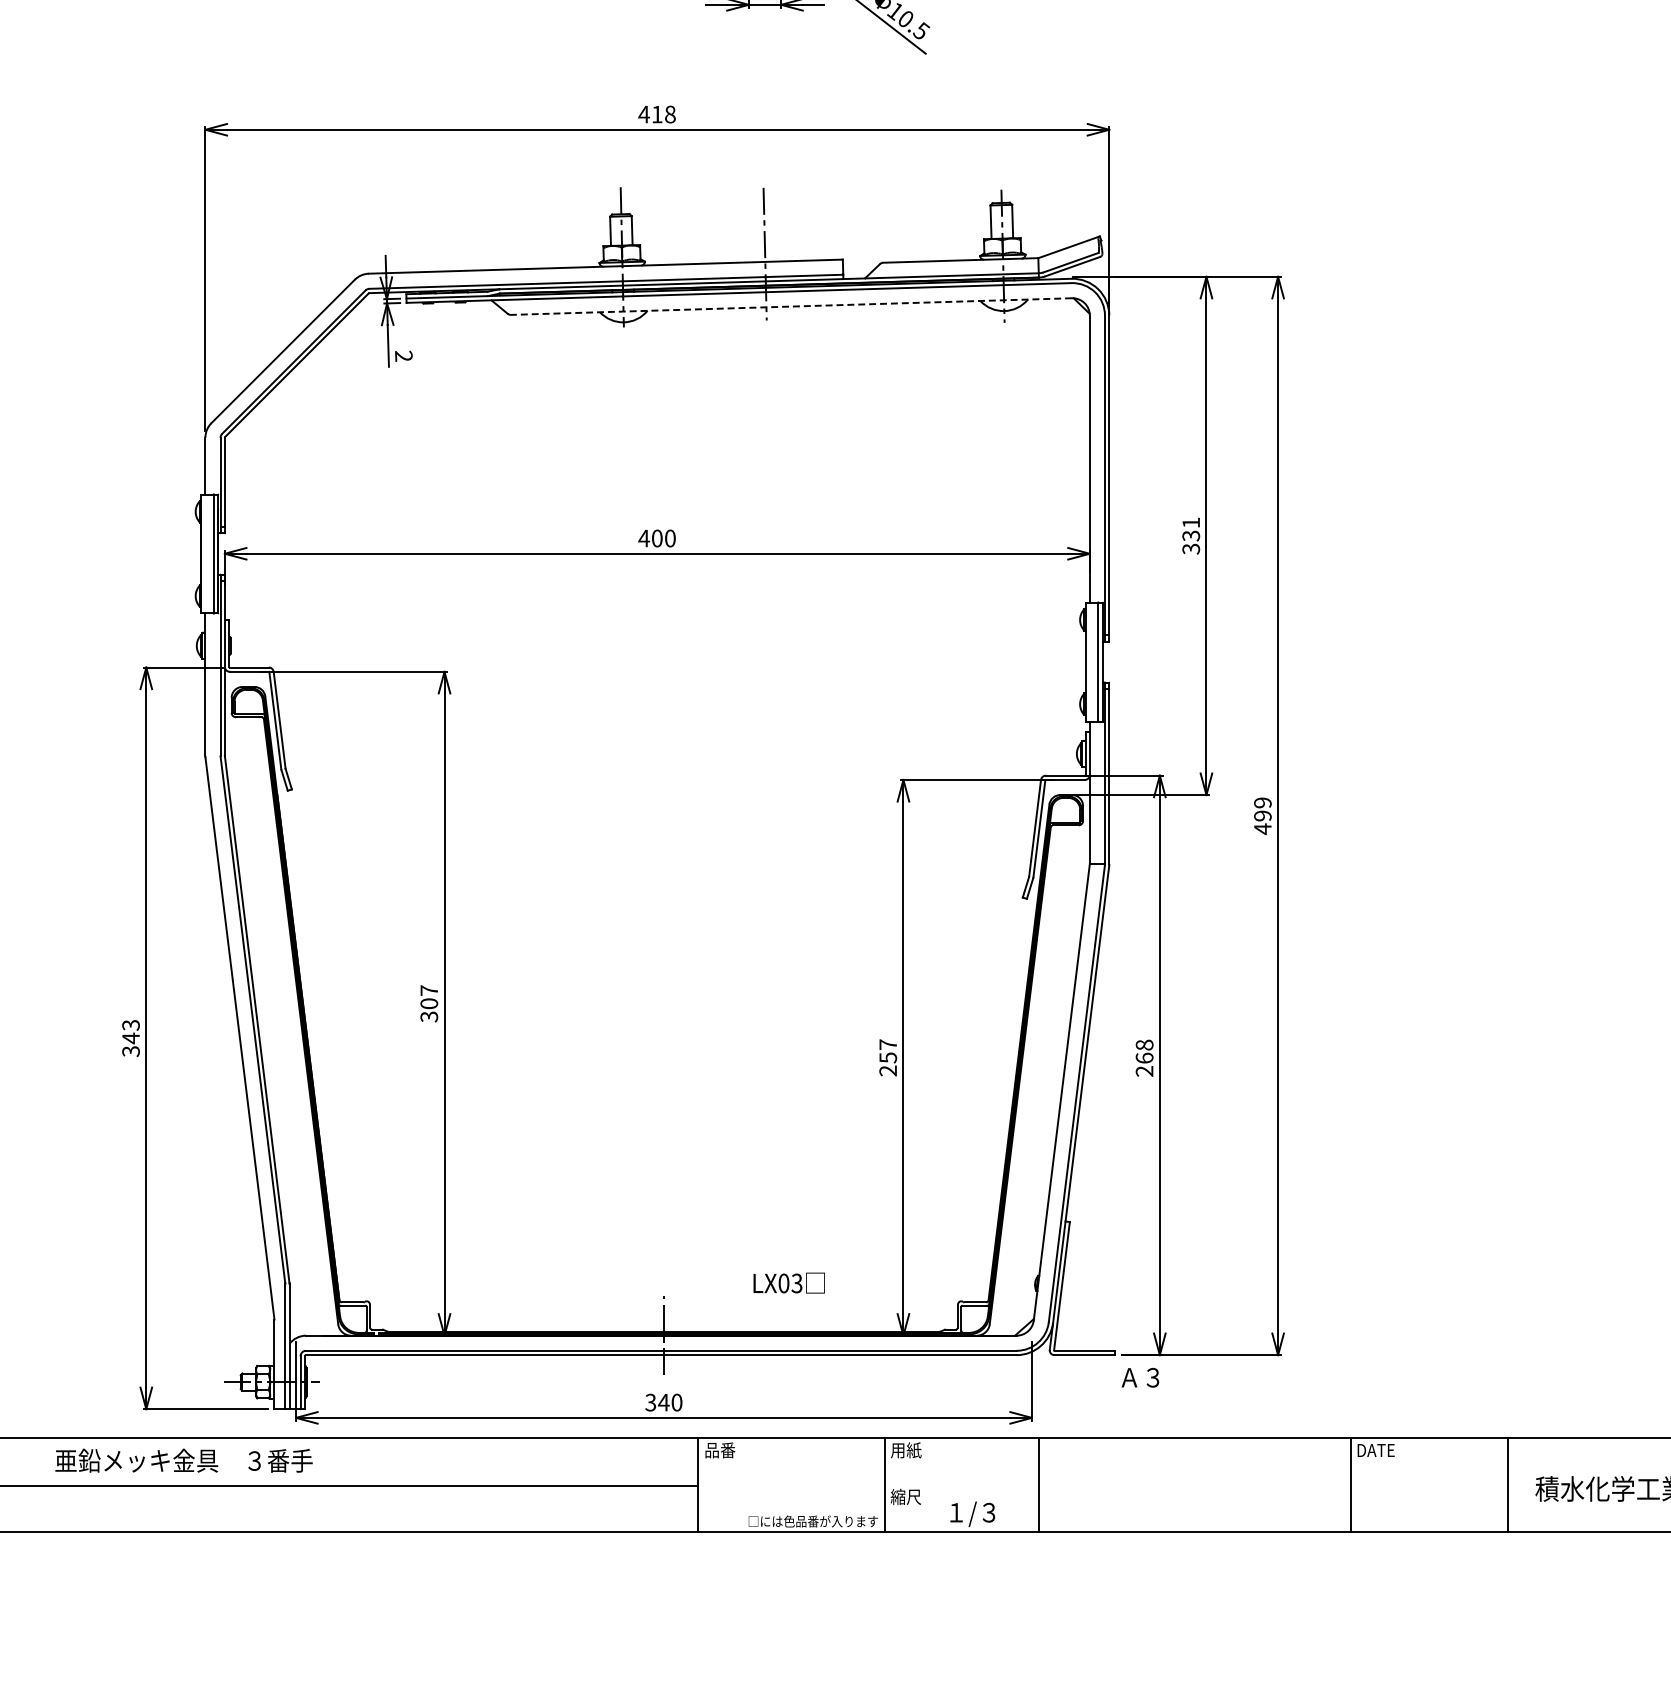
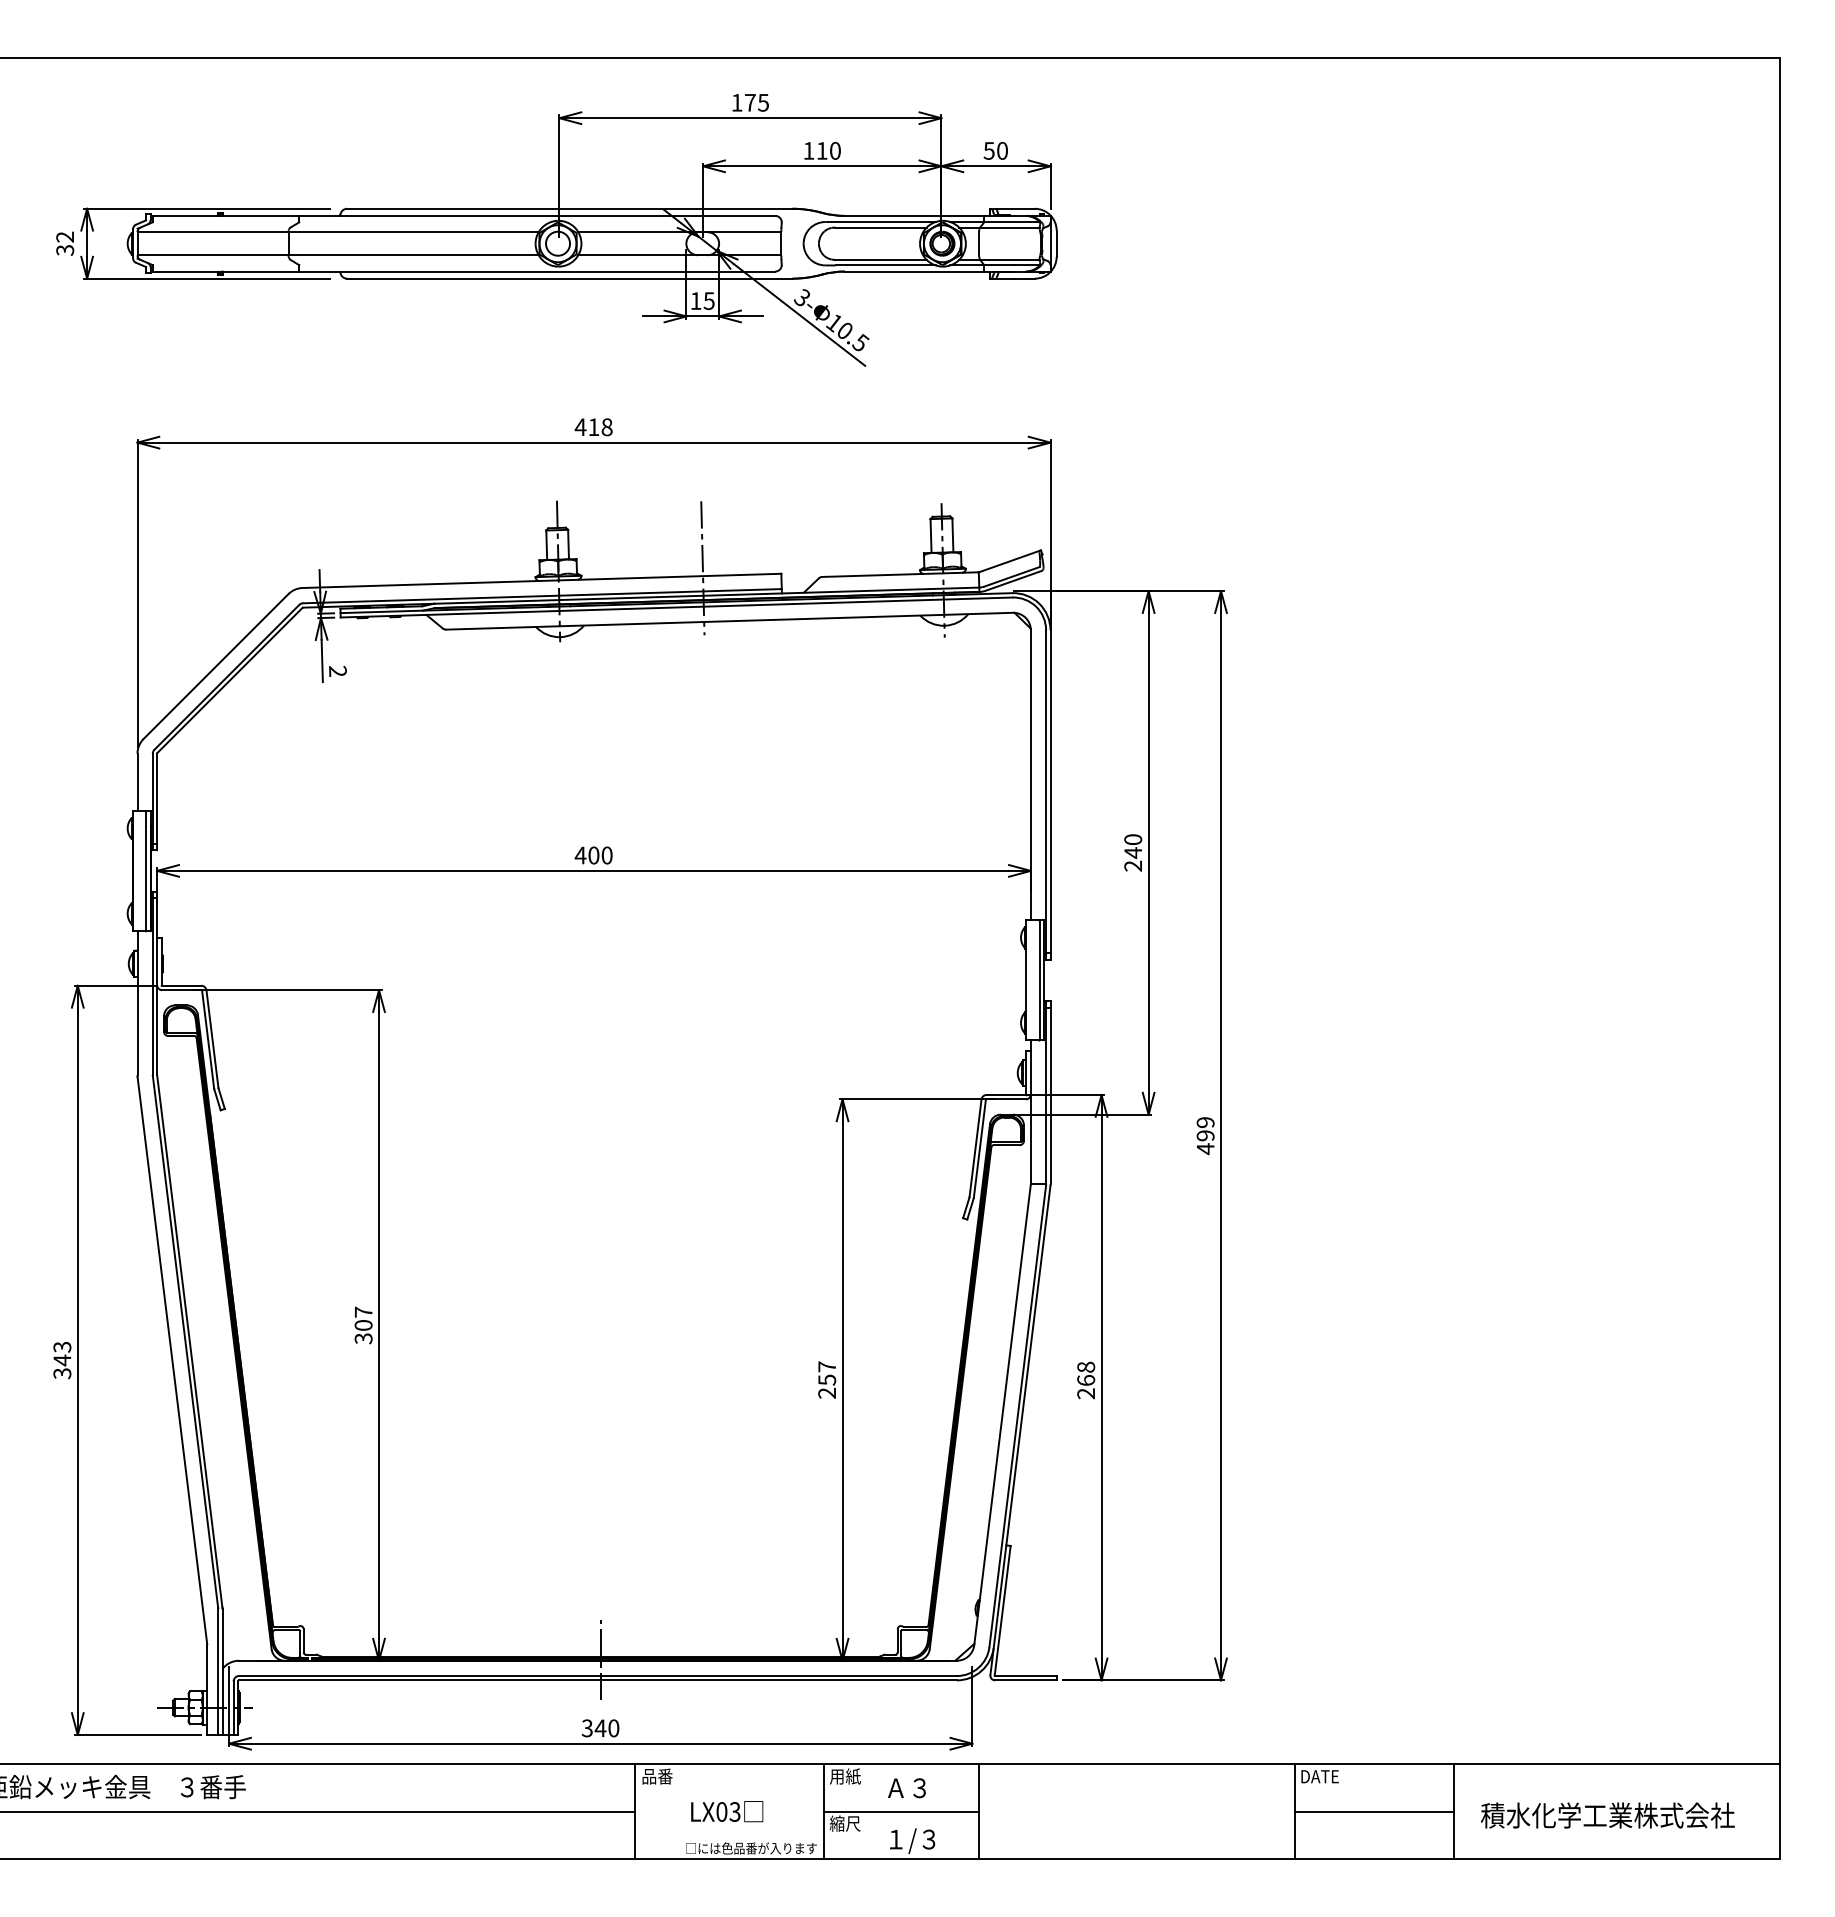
line: (791, 306) -> (729, 621), dashed -> solid
text: (1191, 535) -> (1133, 852), 331 -> 240
text: (789, 1282) -> (727, 1811), moved
text: (1139, 1378) -> (906, 1788), moved
line: (961, 1485) -> (901, 1812), added
line: (1429, 1485) -> (1373, 1812), added

